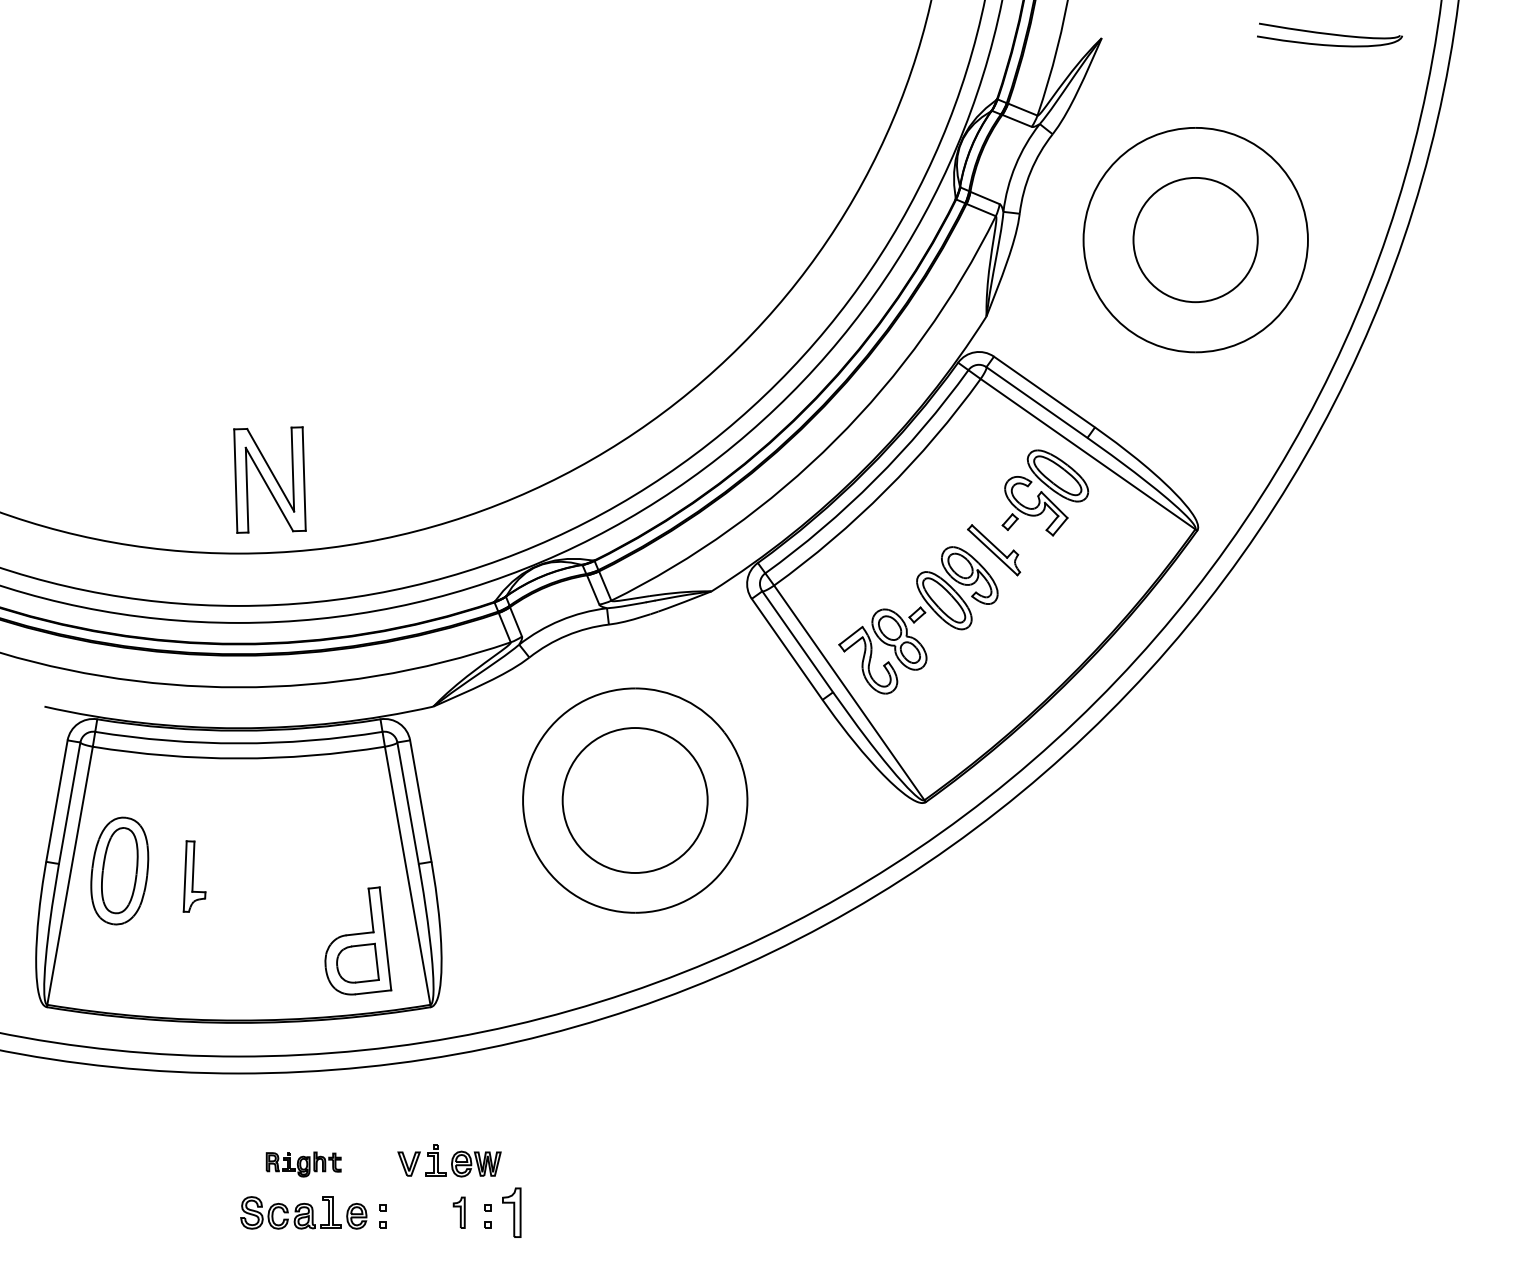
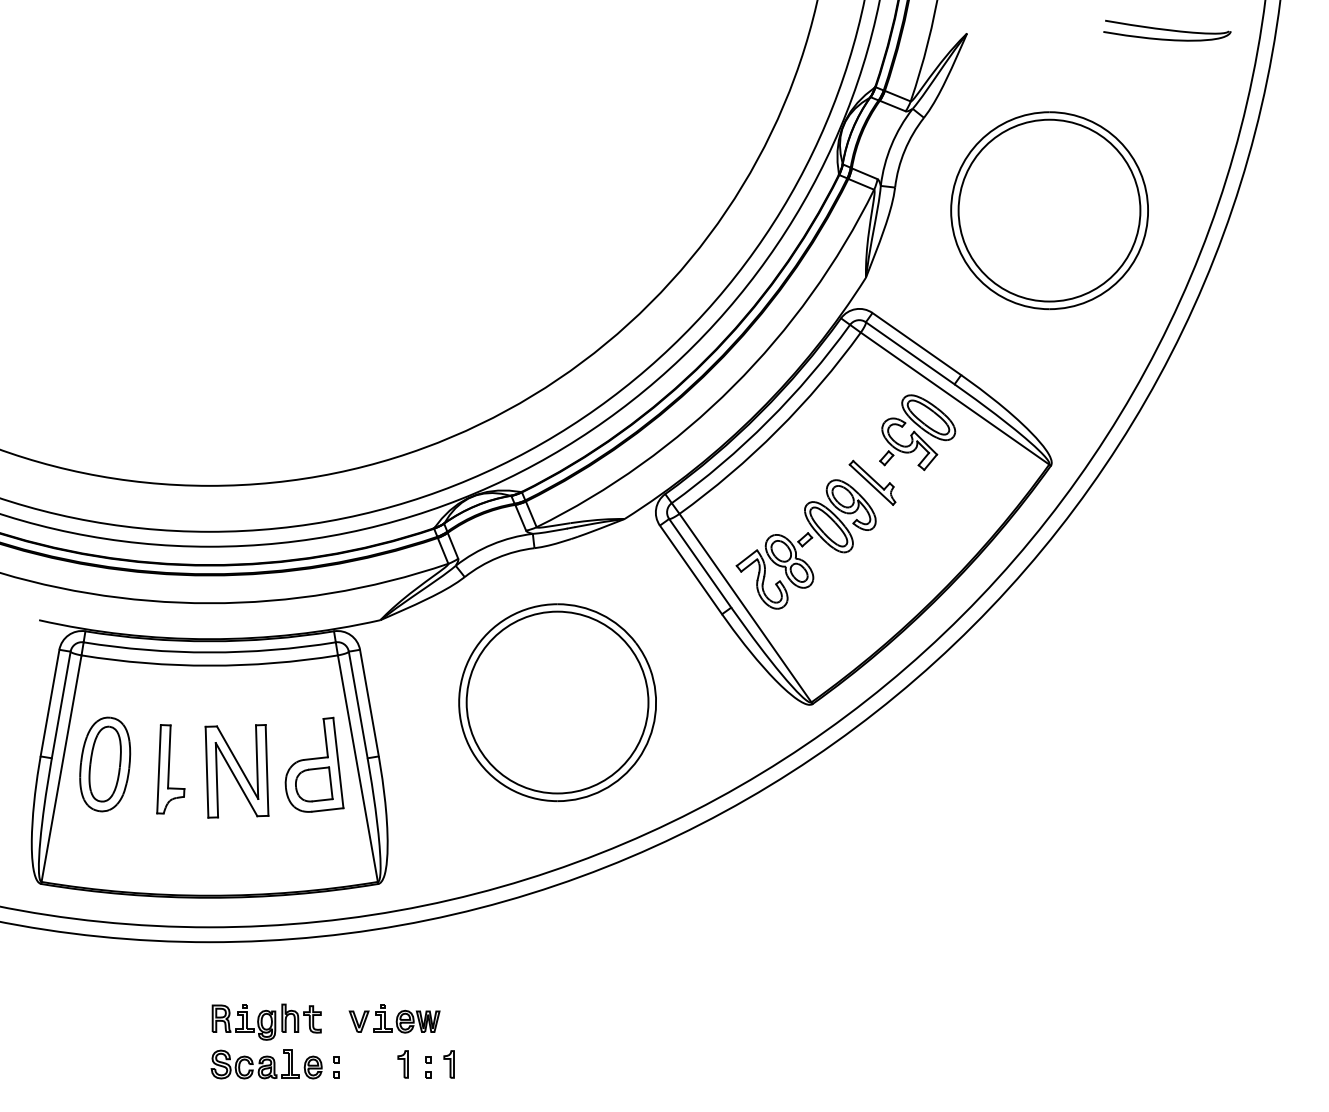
circle: (1195, 239) -> (1049, 210), size x1.67
part: (269, 480) -> (236, 771), moved
circle: (635, 800) -> (557, 702), size x1.43
part: (194, 876) -> (170, 769), size x1.43
part: (358, 940) -> (314, 764), moved
part: (303, 1163) -> (266, 1021), size x1.67
part: (510, 1212) -> (448, 1064), size x0.62

